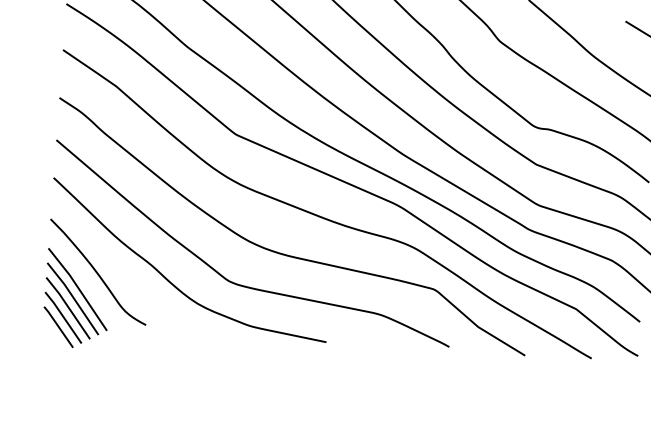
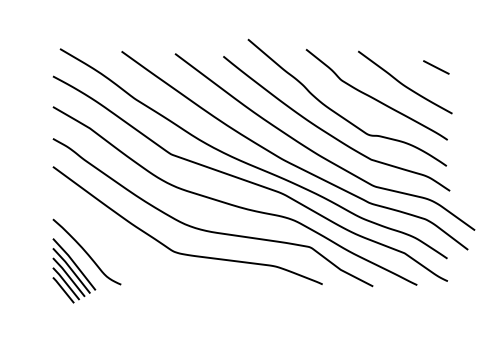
curve: (173, 282) -> (137, 255), removed

